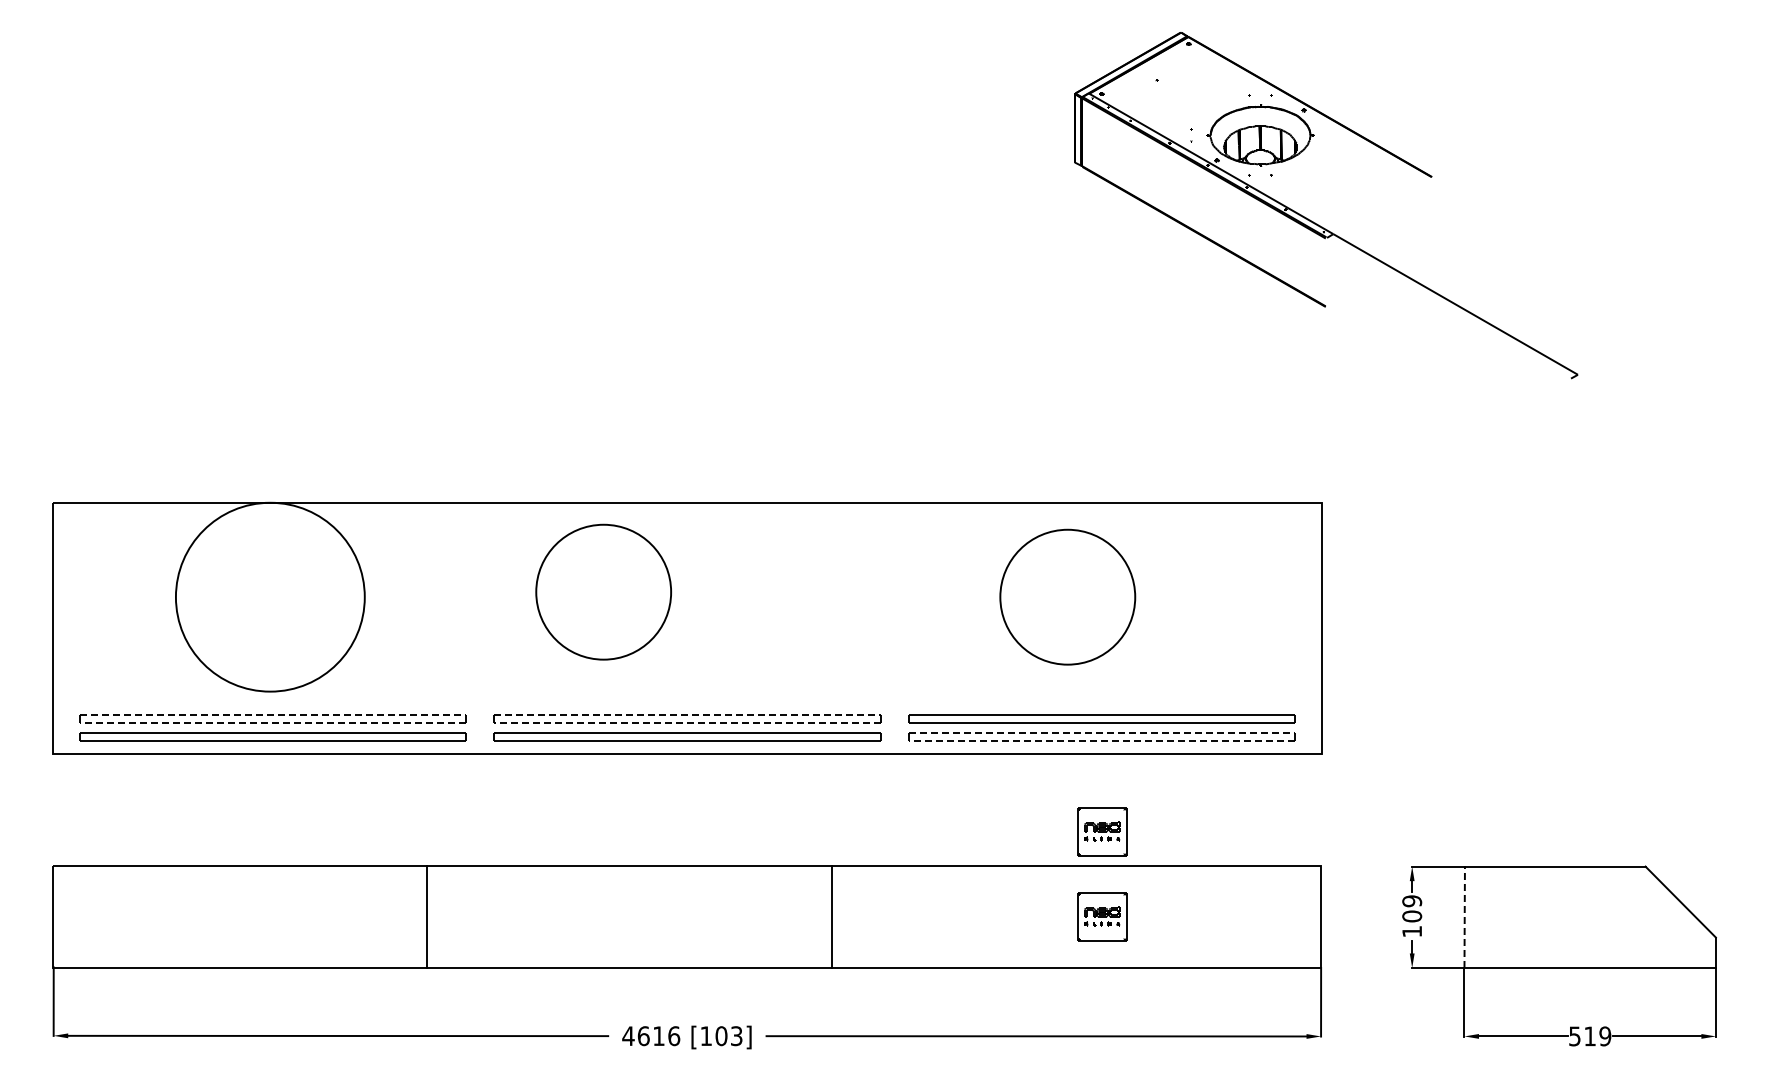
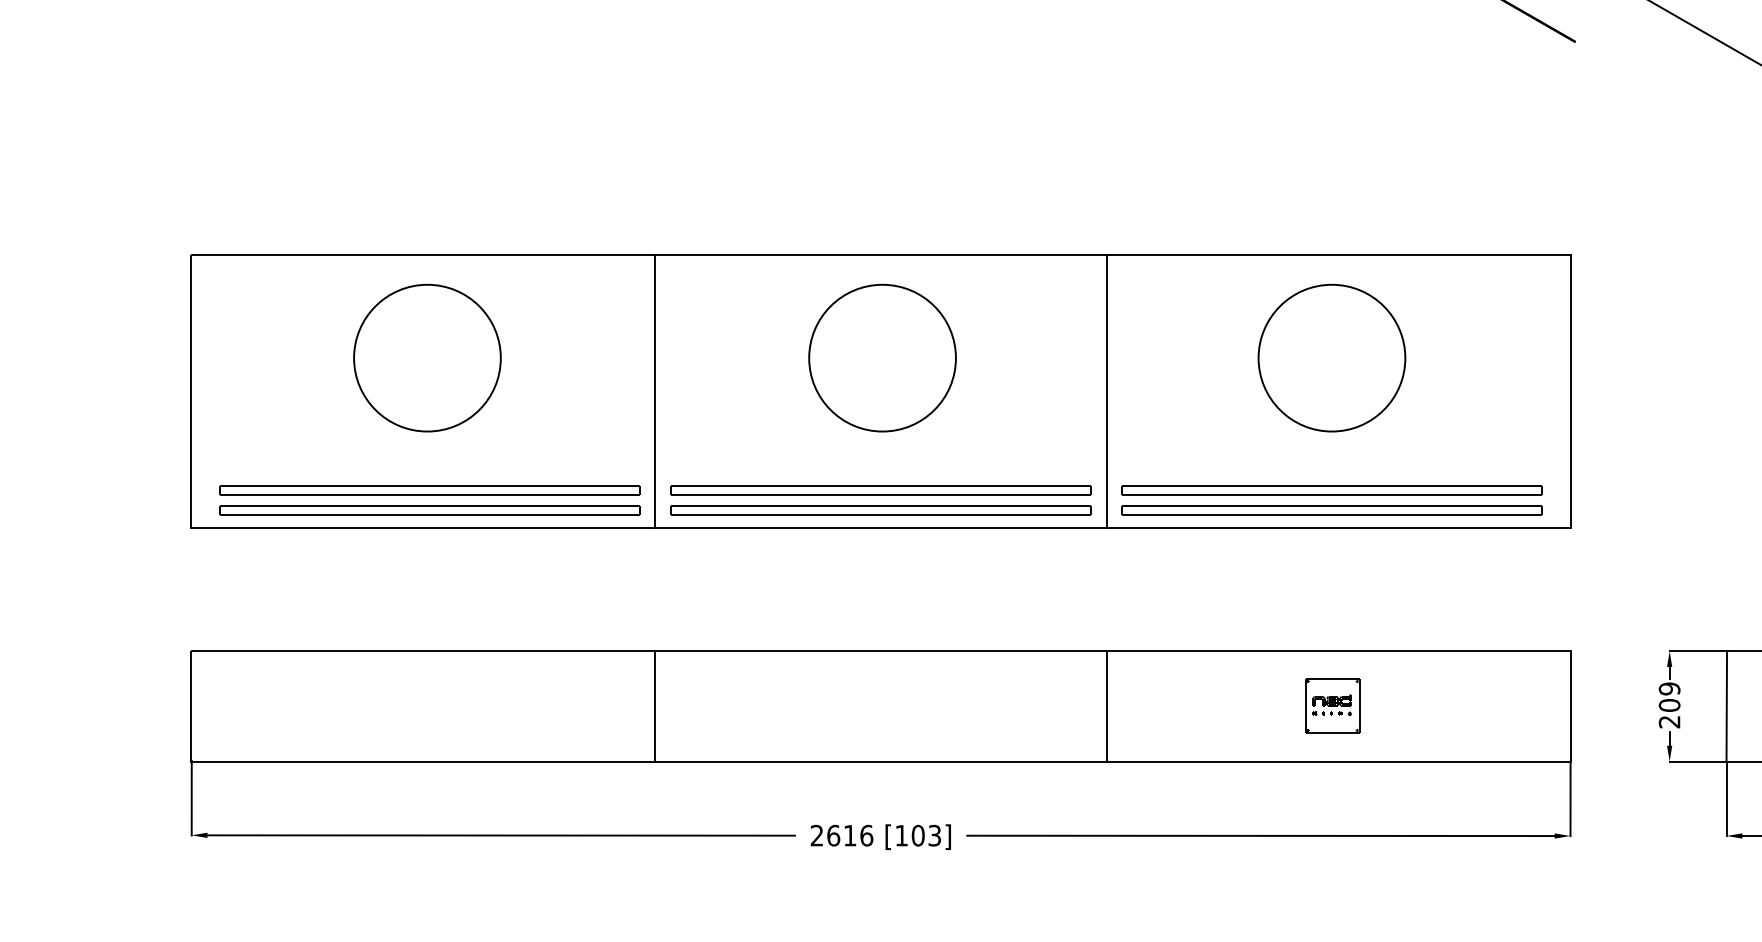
circle: (603, 591) -> (882, 357), moved
circle: (269, 596) -> (426, 357), size x0.71
circle: (1067, 596) -> (1331, 357), moved
line: (479, 627) -> (654, 391), added
line: (895, 627) -> (1107, 391), added
line: (272, 715) -> (429, 486), dashed -> solid
line: (687, 715) -> (881, 486), dashed -> solid
line: (272, 722) -> (429, 494), dashed -> solid
line: (686, 722) -> (880, 494), dashed -> solid
line: (1102, 733) -> (1332, 506), dashed -> solid
line: (1102, 741) -> (1332, 515), dashed -> solid
part: (1102, 831) -> (1332, 613), removed
line: (426, 916) -> (654, 705), moved
line: (832, 916) -> (1107, 705), moved
line: (1464, 917) -> (1726, 706), dashed -> solid
text: (1411, 931) -> (1668, 721), 109 -> 209
text: (628, 1035) -> (817, 834), 4616 -> 2616

